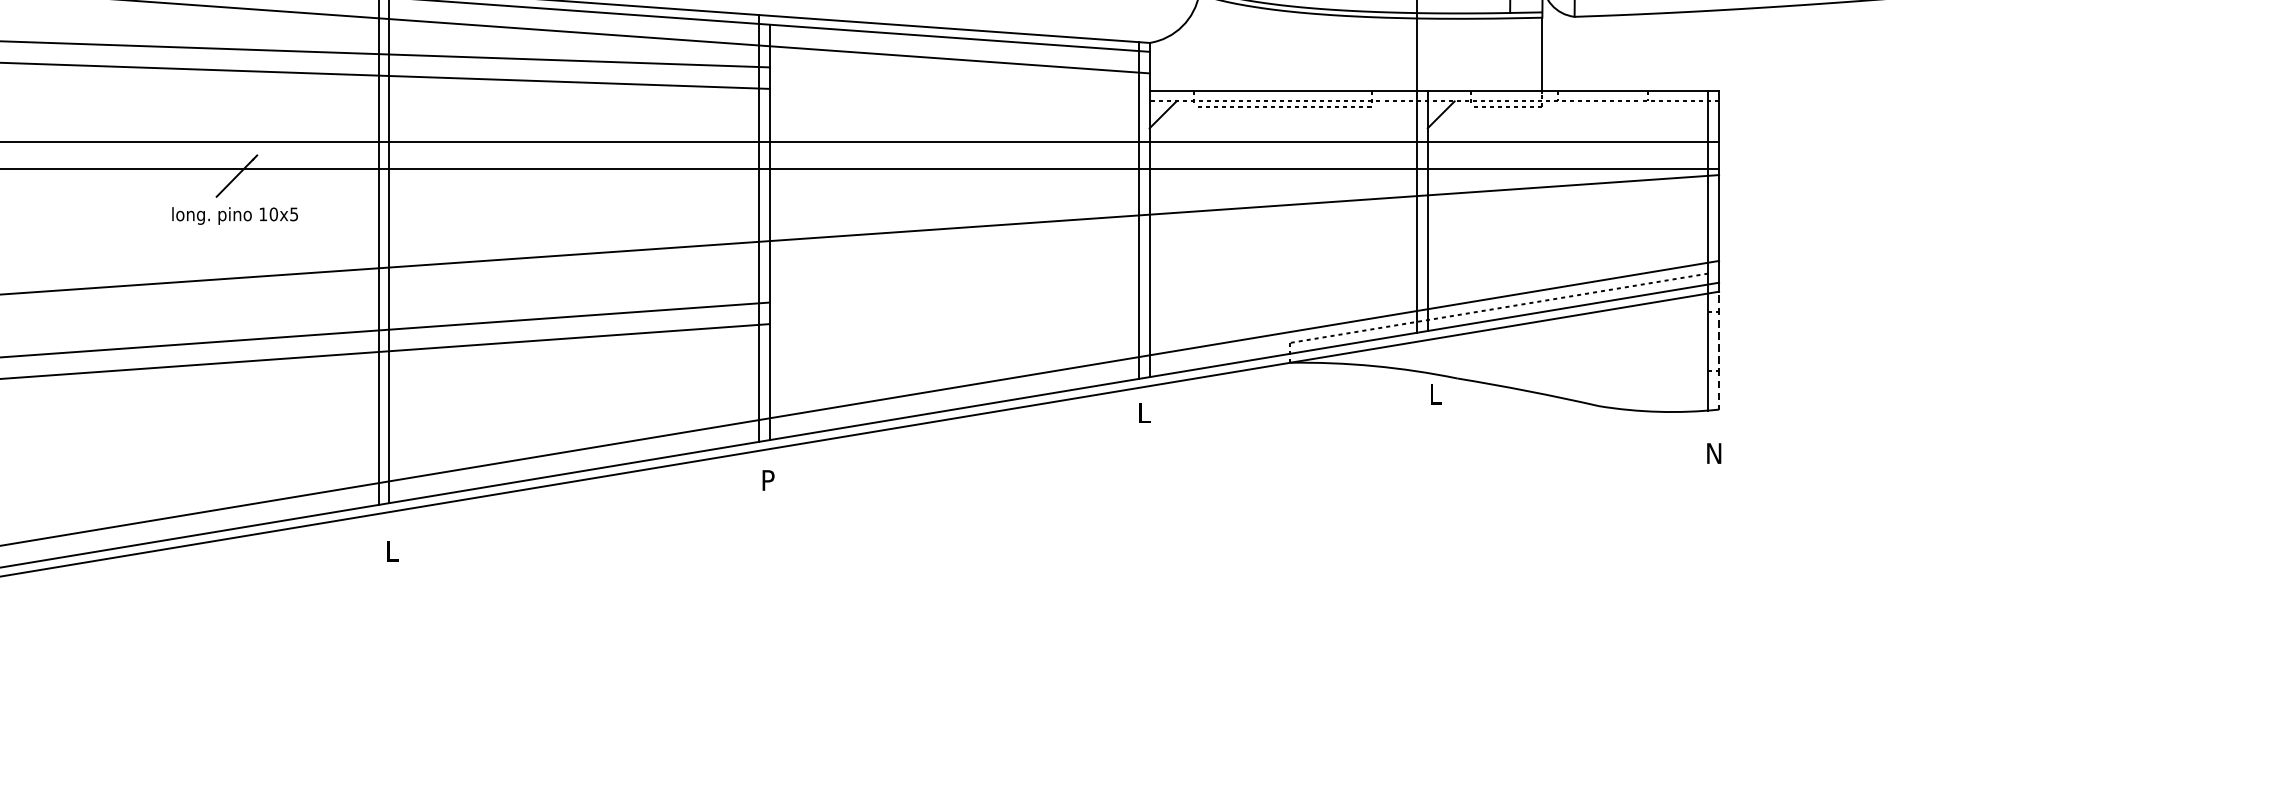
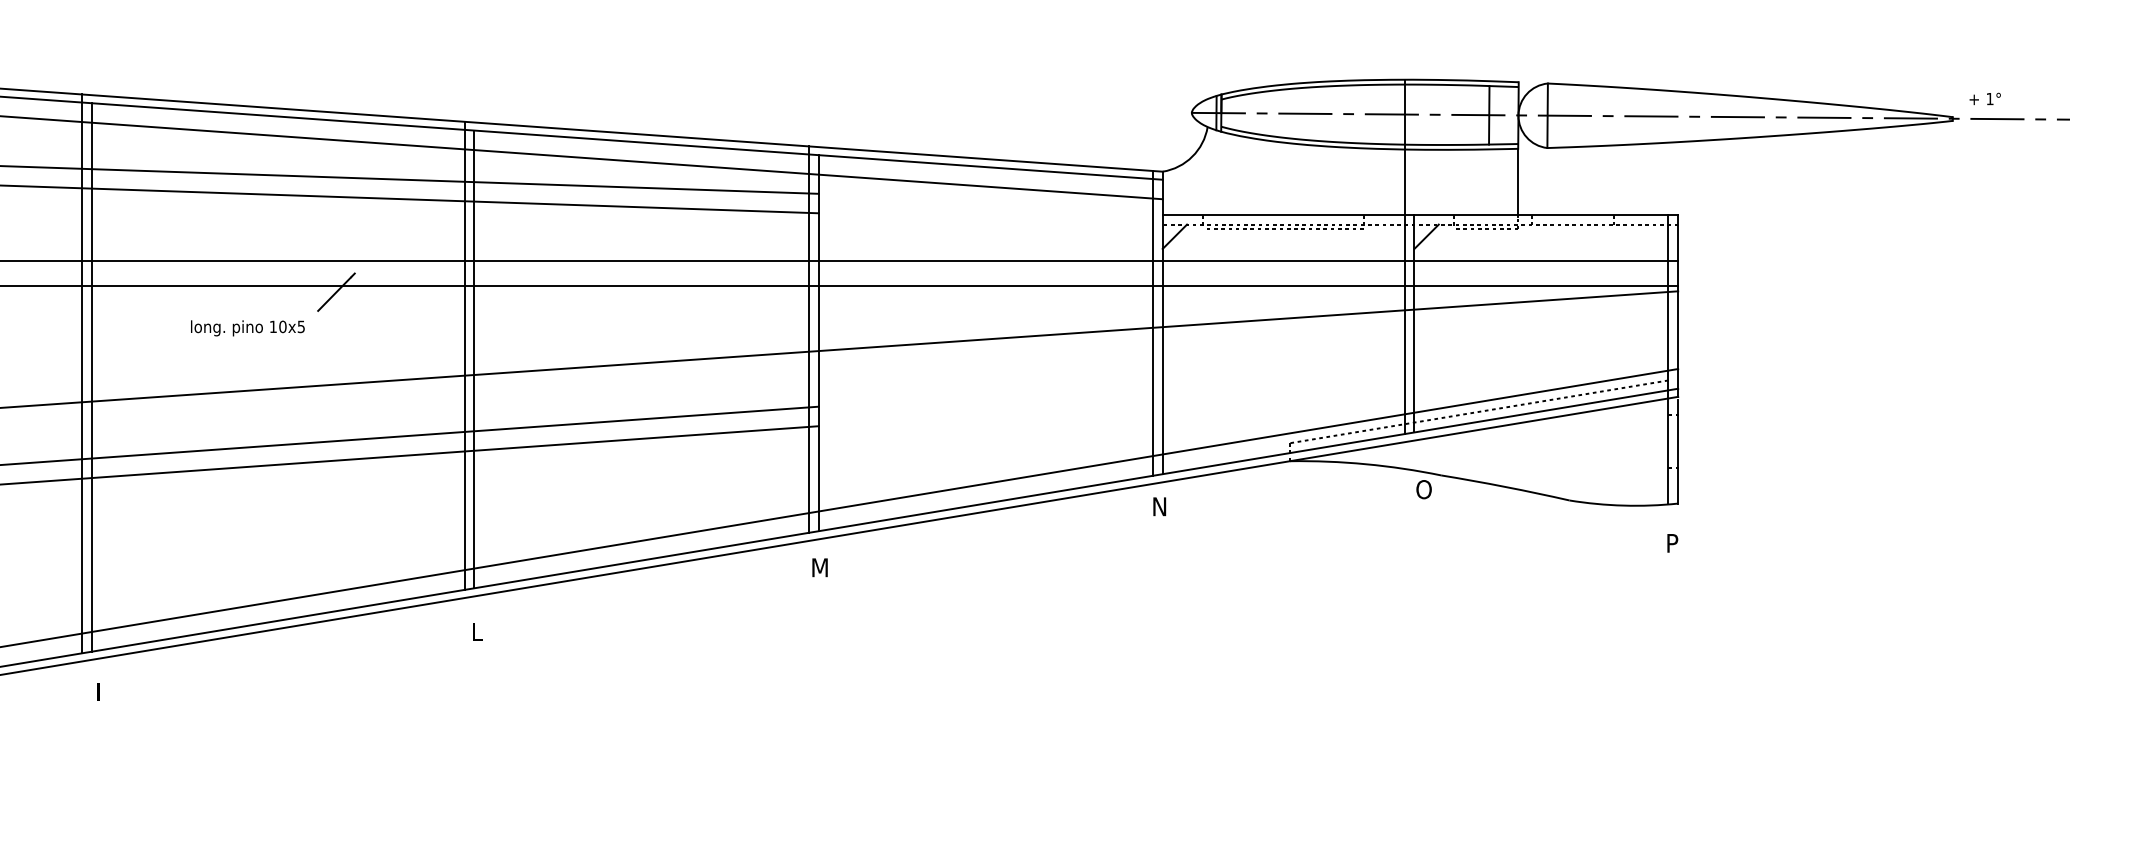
text: (234, 216) -> (247, 328), moved
line: (1719, 352) -> (1678, 451), dashed -> solid
text: (1437, 394) -> (1423, 489), L -> O
text: (1146, 412) -> (1159, 506), L -> N
text: (1715, 453) -> (1674, 543), N -> P
text: (771, 480) -> (820, 567), P -> M

